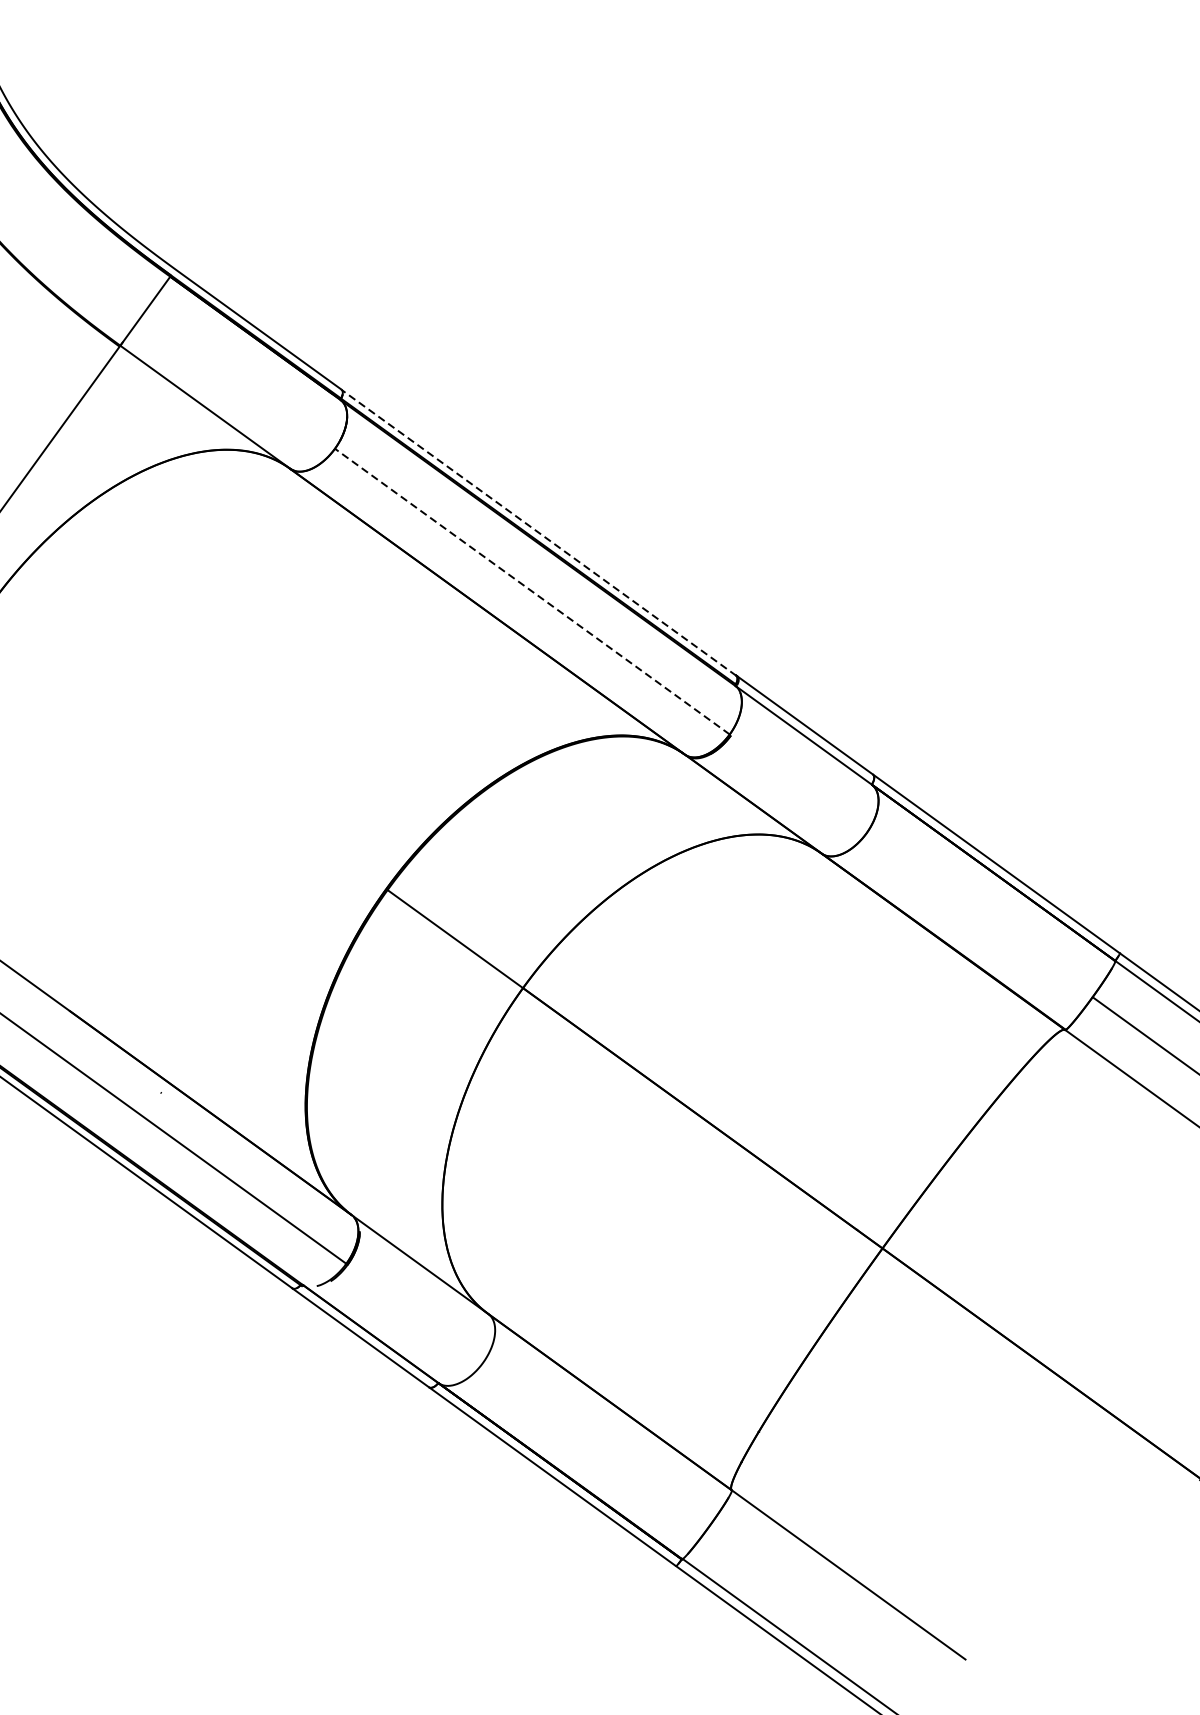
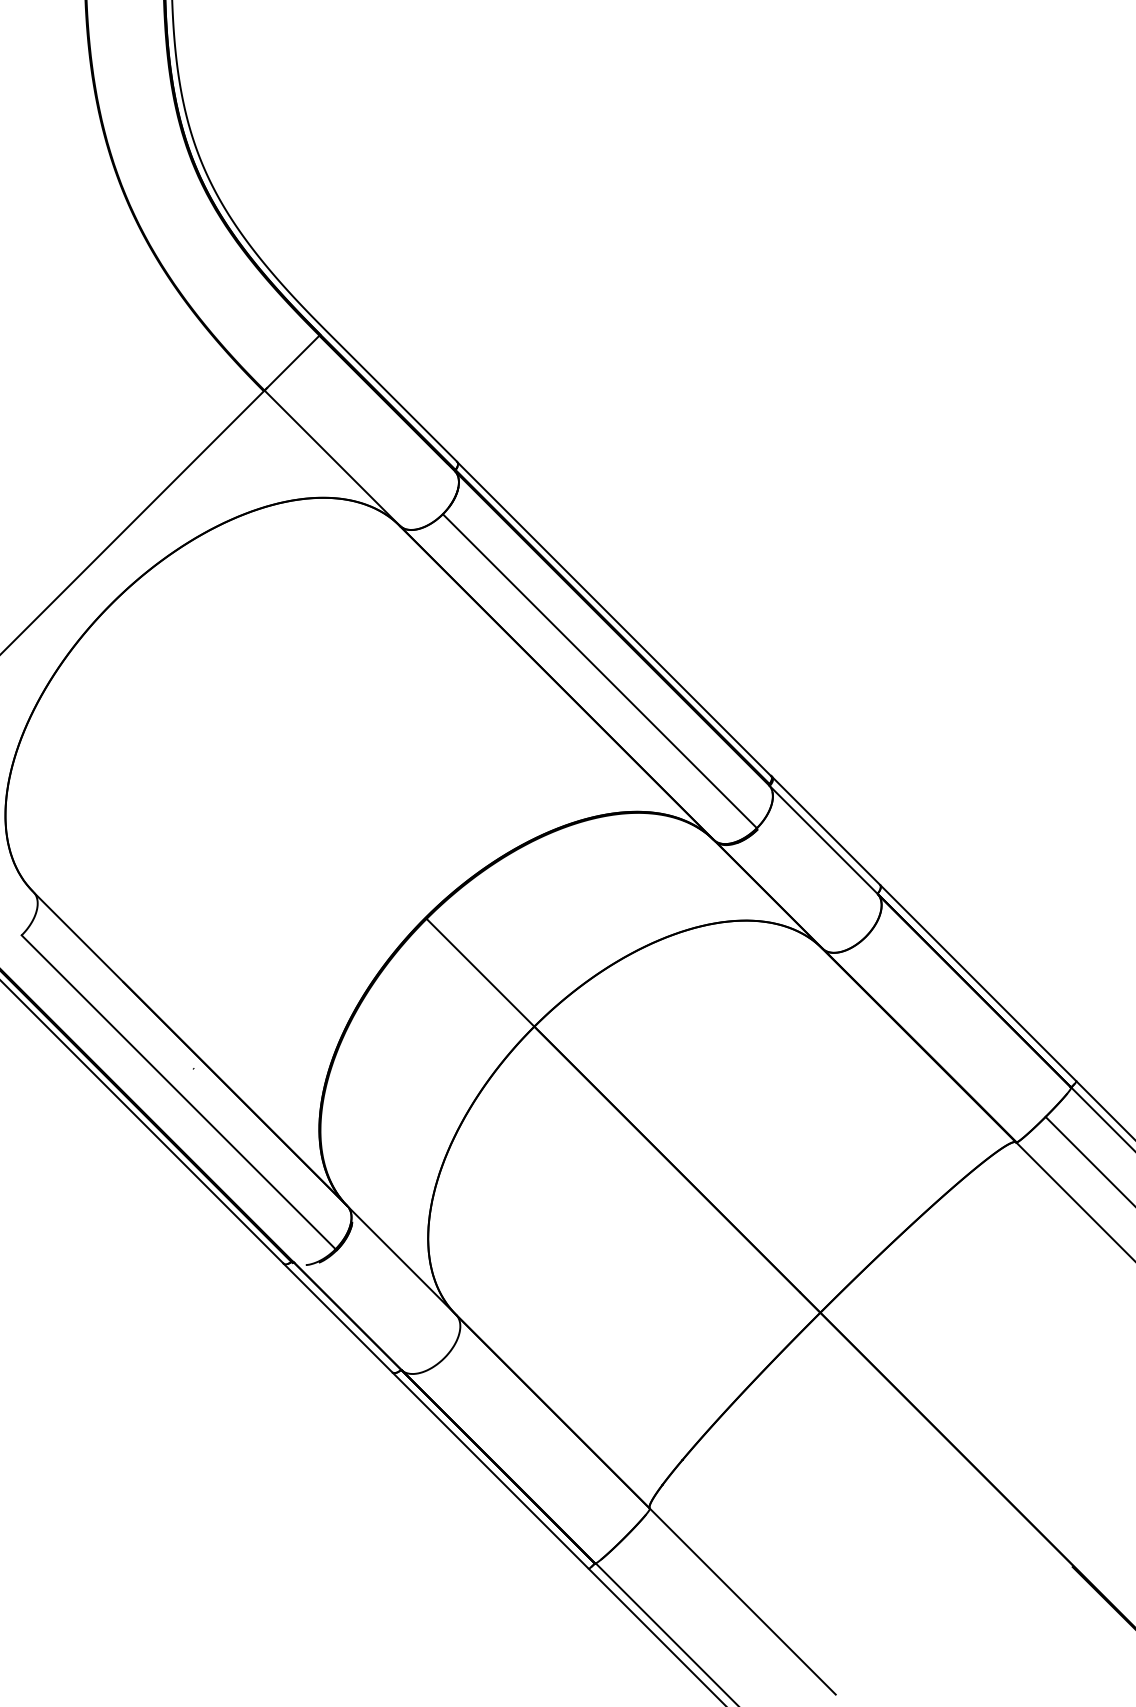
line: (537, 532) -> (613, 618), dashed -> solid
line: (531, 590) -> (599, 670), dashed -> solid

